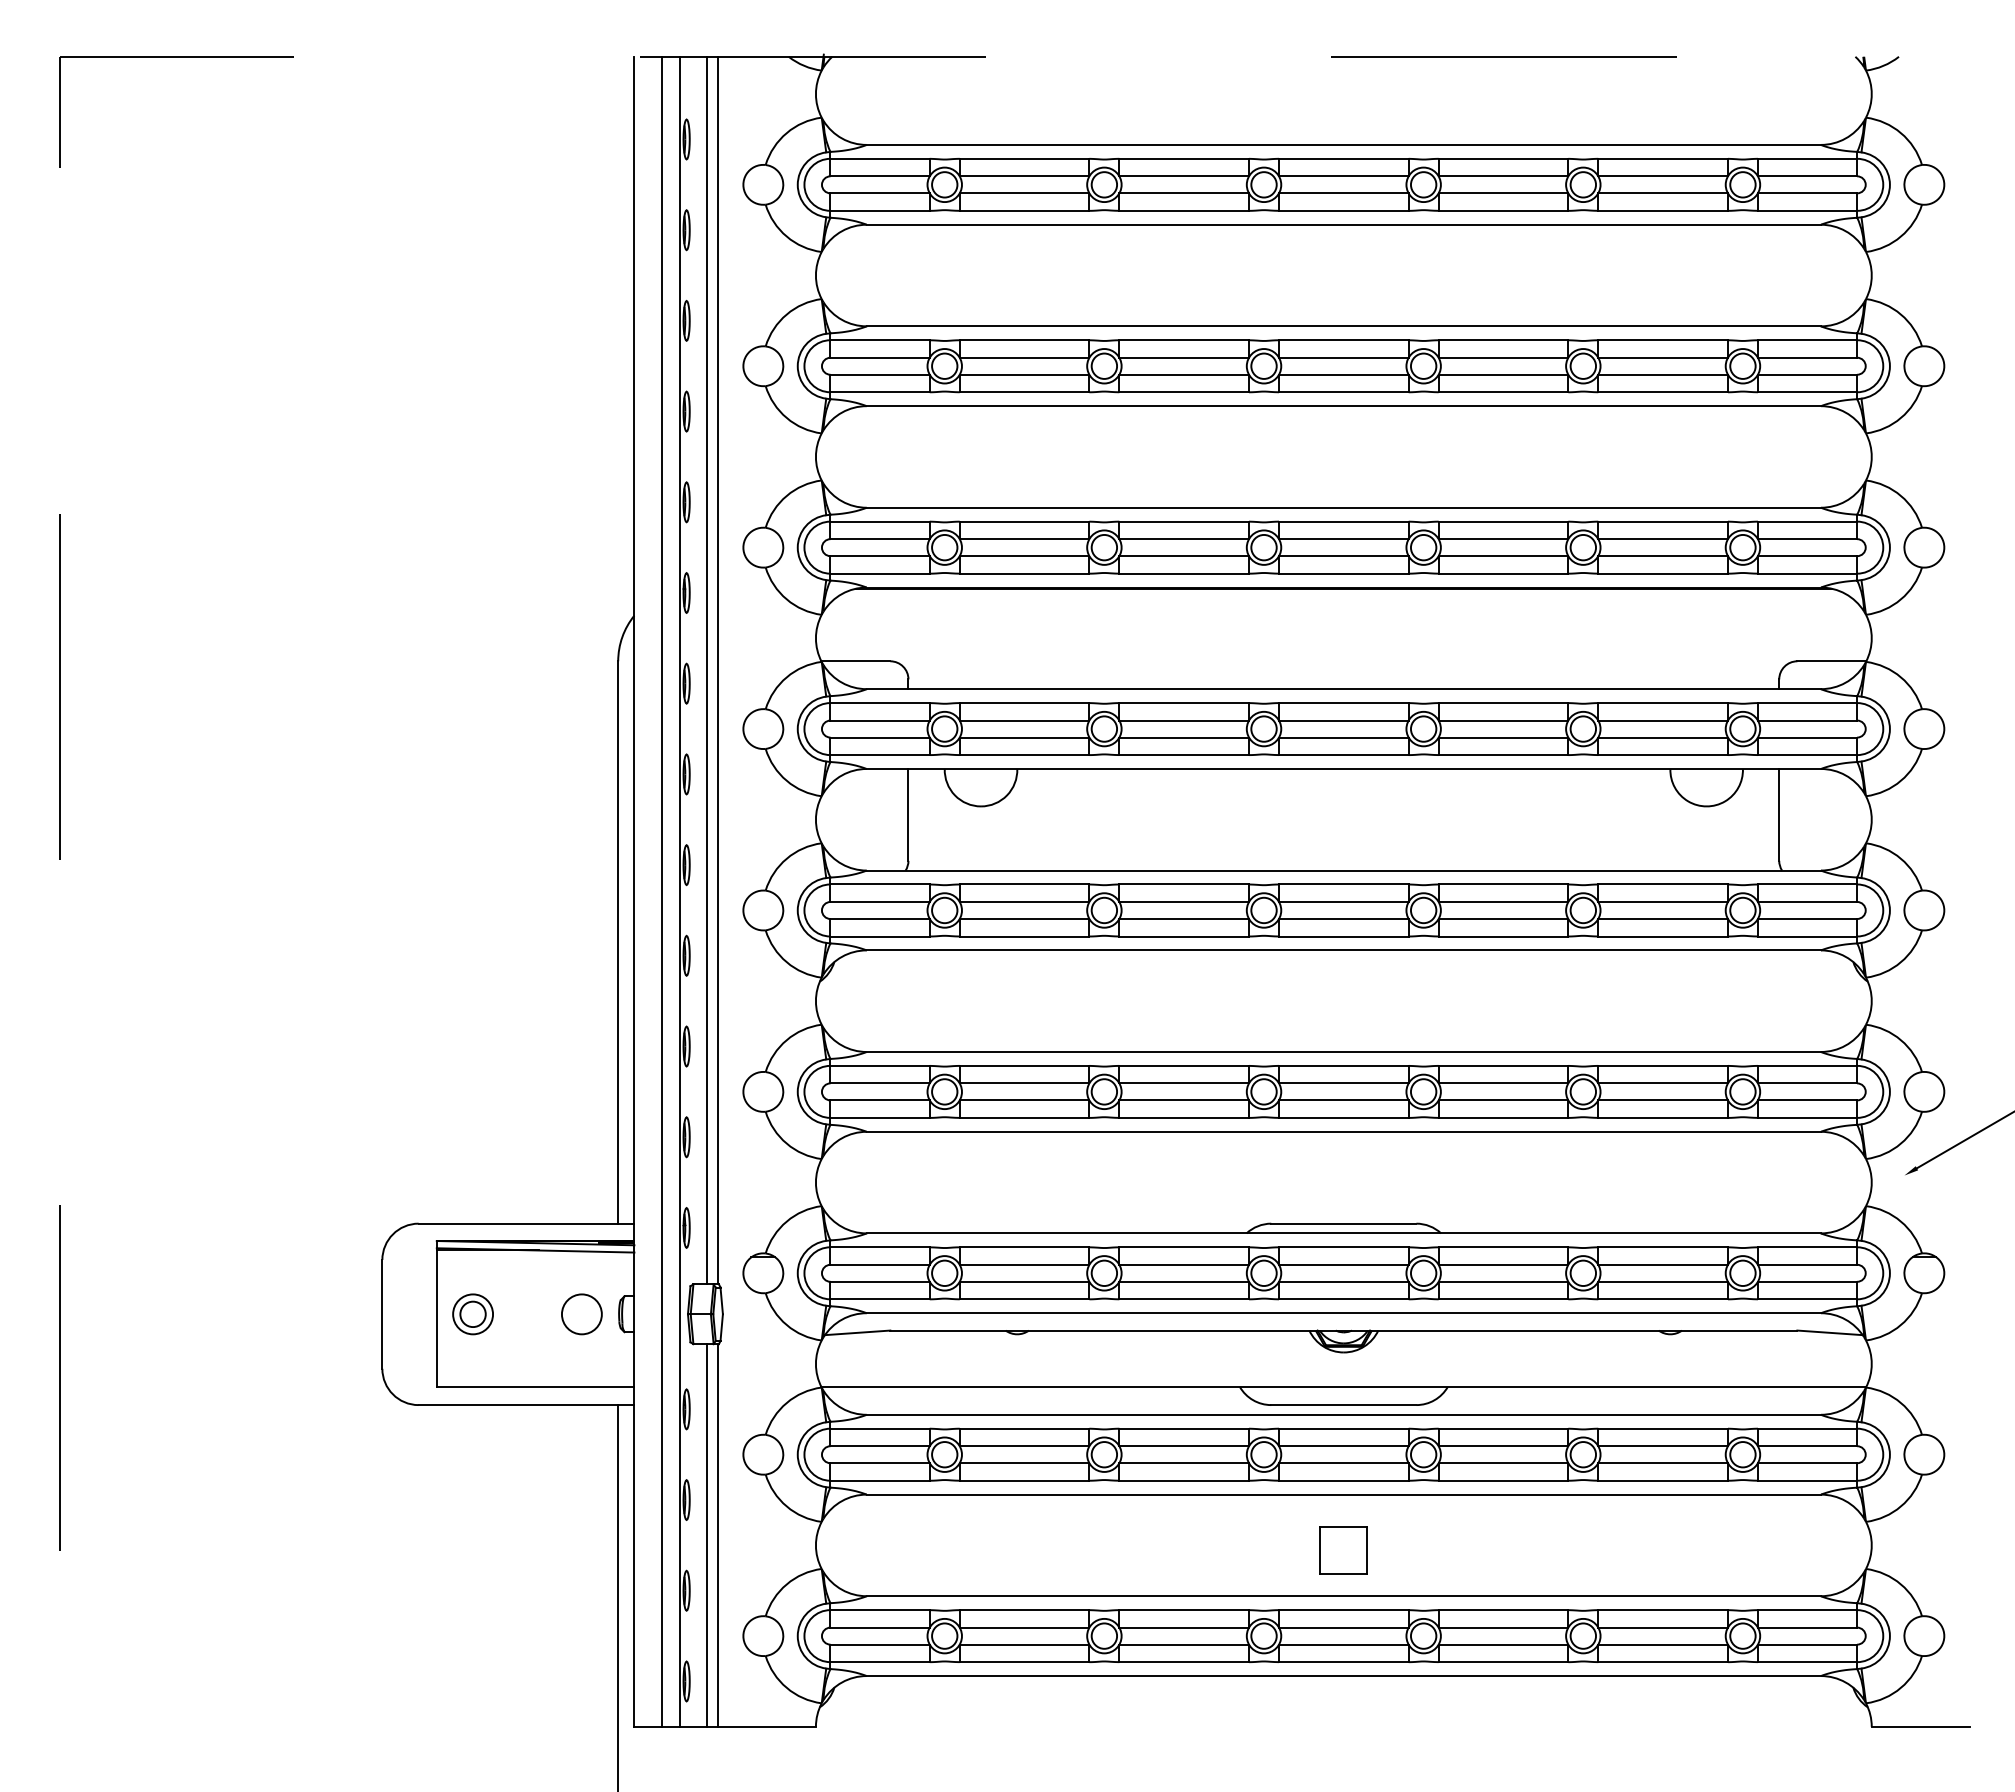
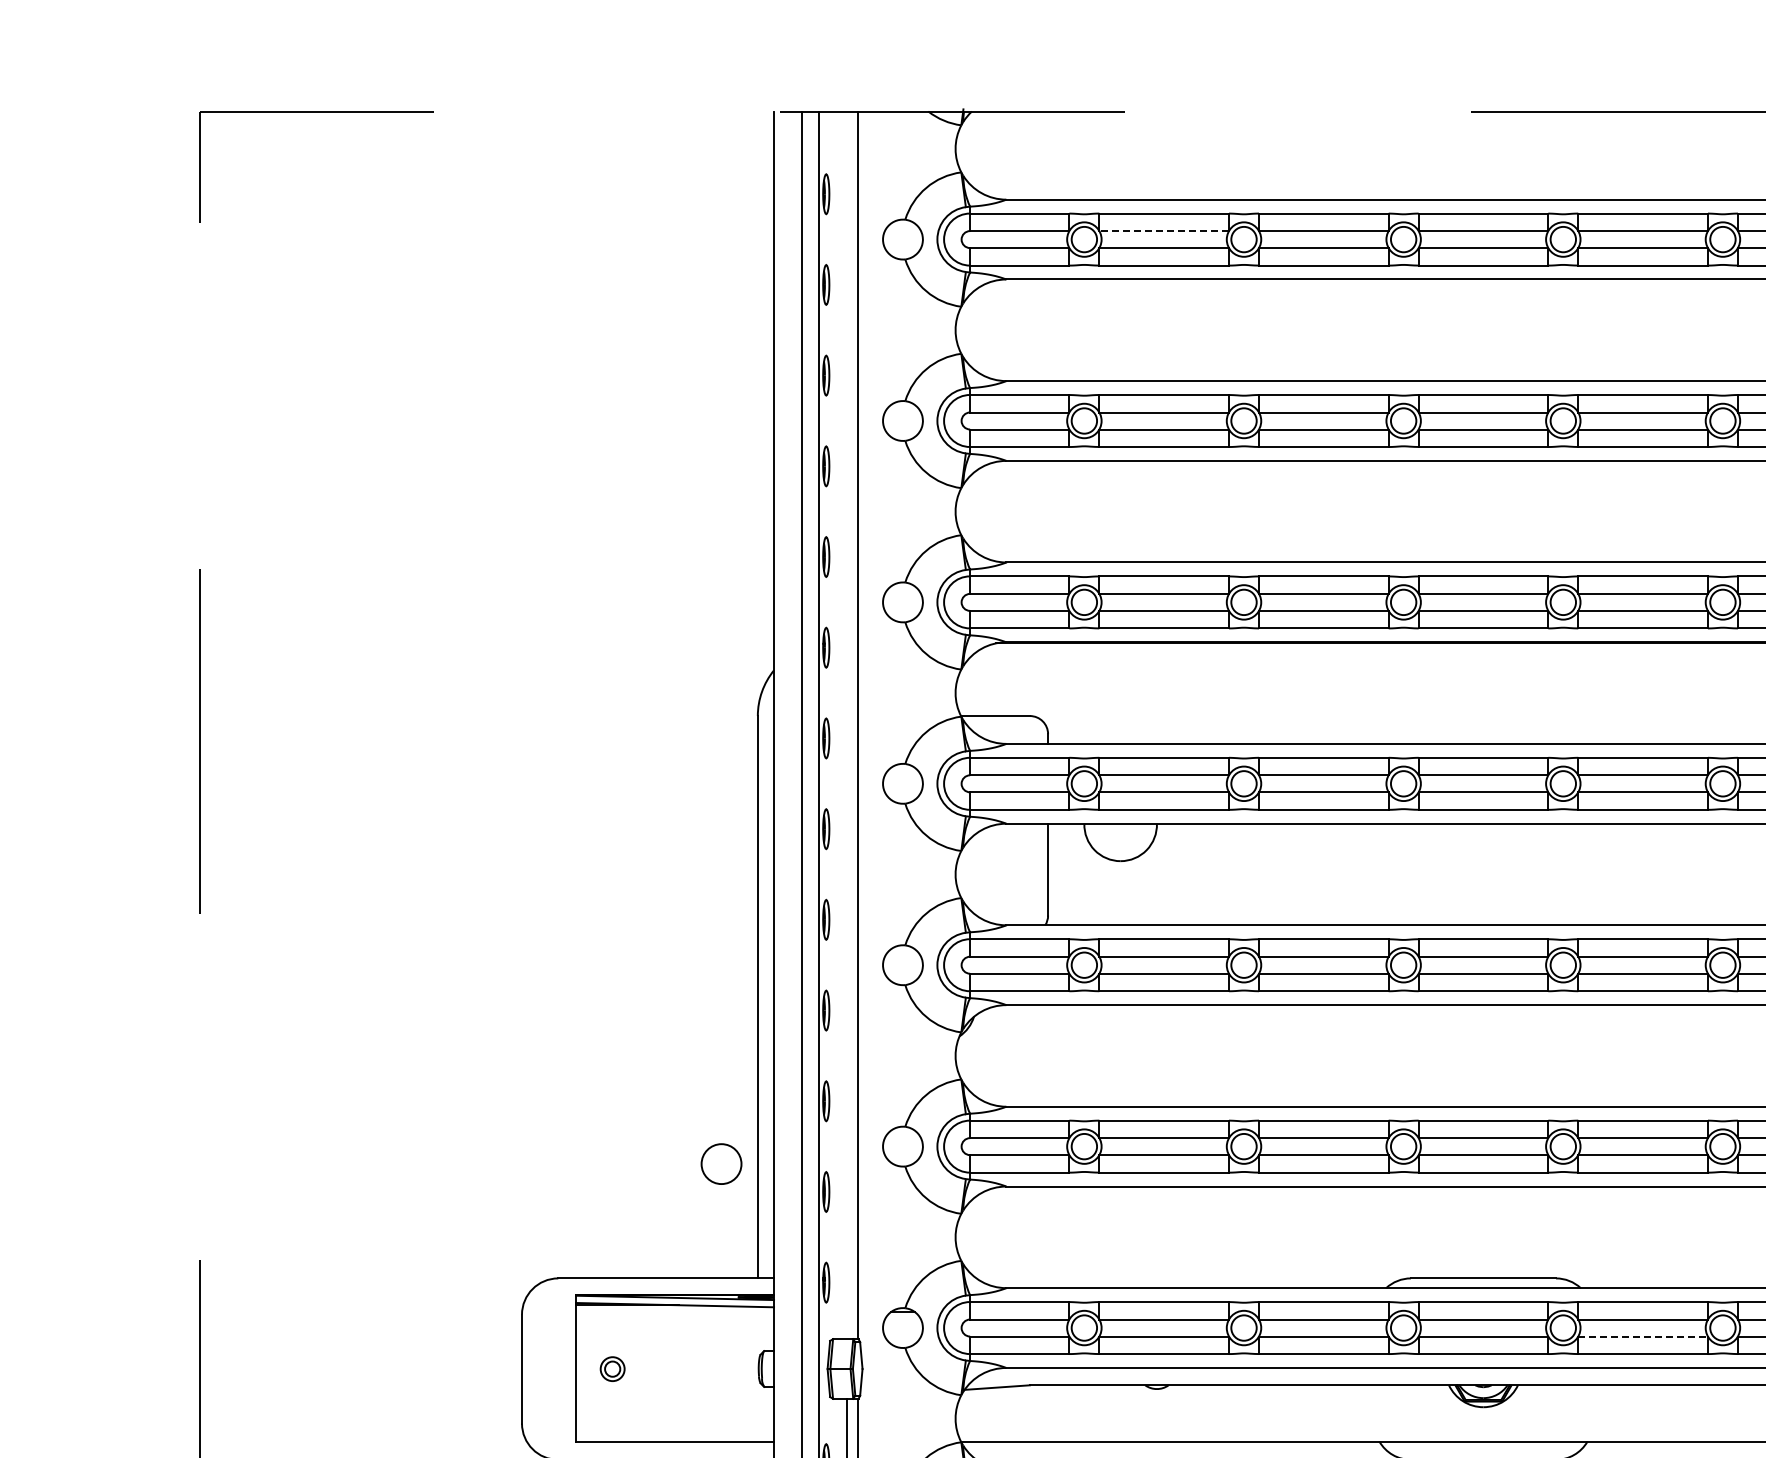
line: (1024, 176) -> (1164, 231), solid -> dashed
line: (707, 670) -> (847, 725), removed
line: (1503, 1281) -> (1643, 1336), solid -> dashed
part: (472, 1314) -> (612, 1369), size x0.6
circle: (581, 1314) -> (721, 1164), moved

